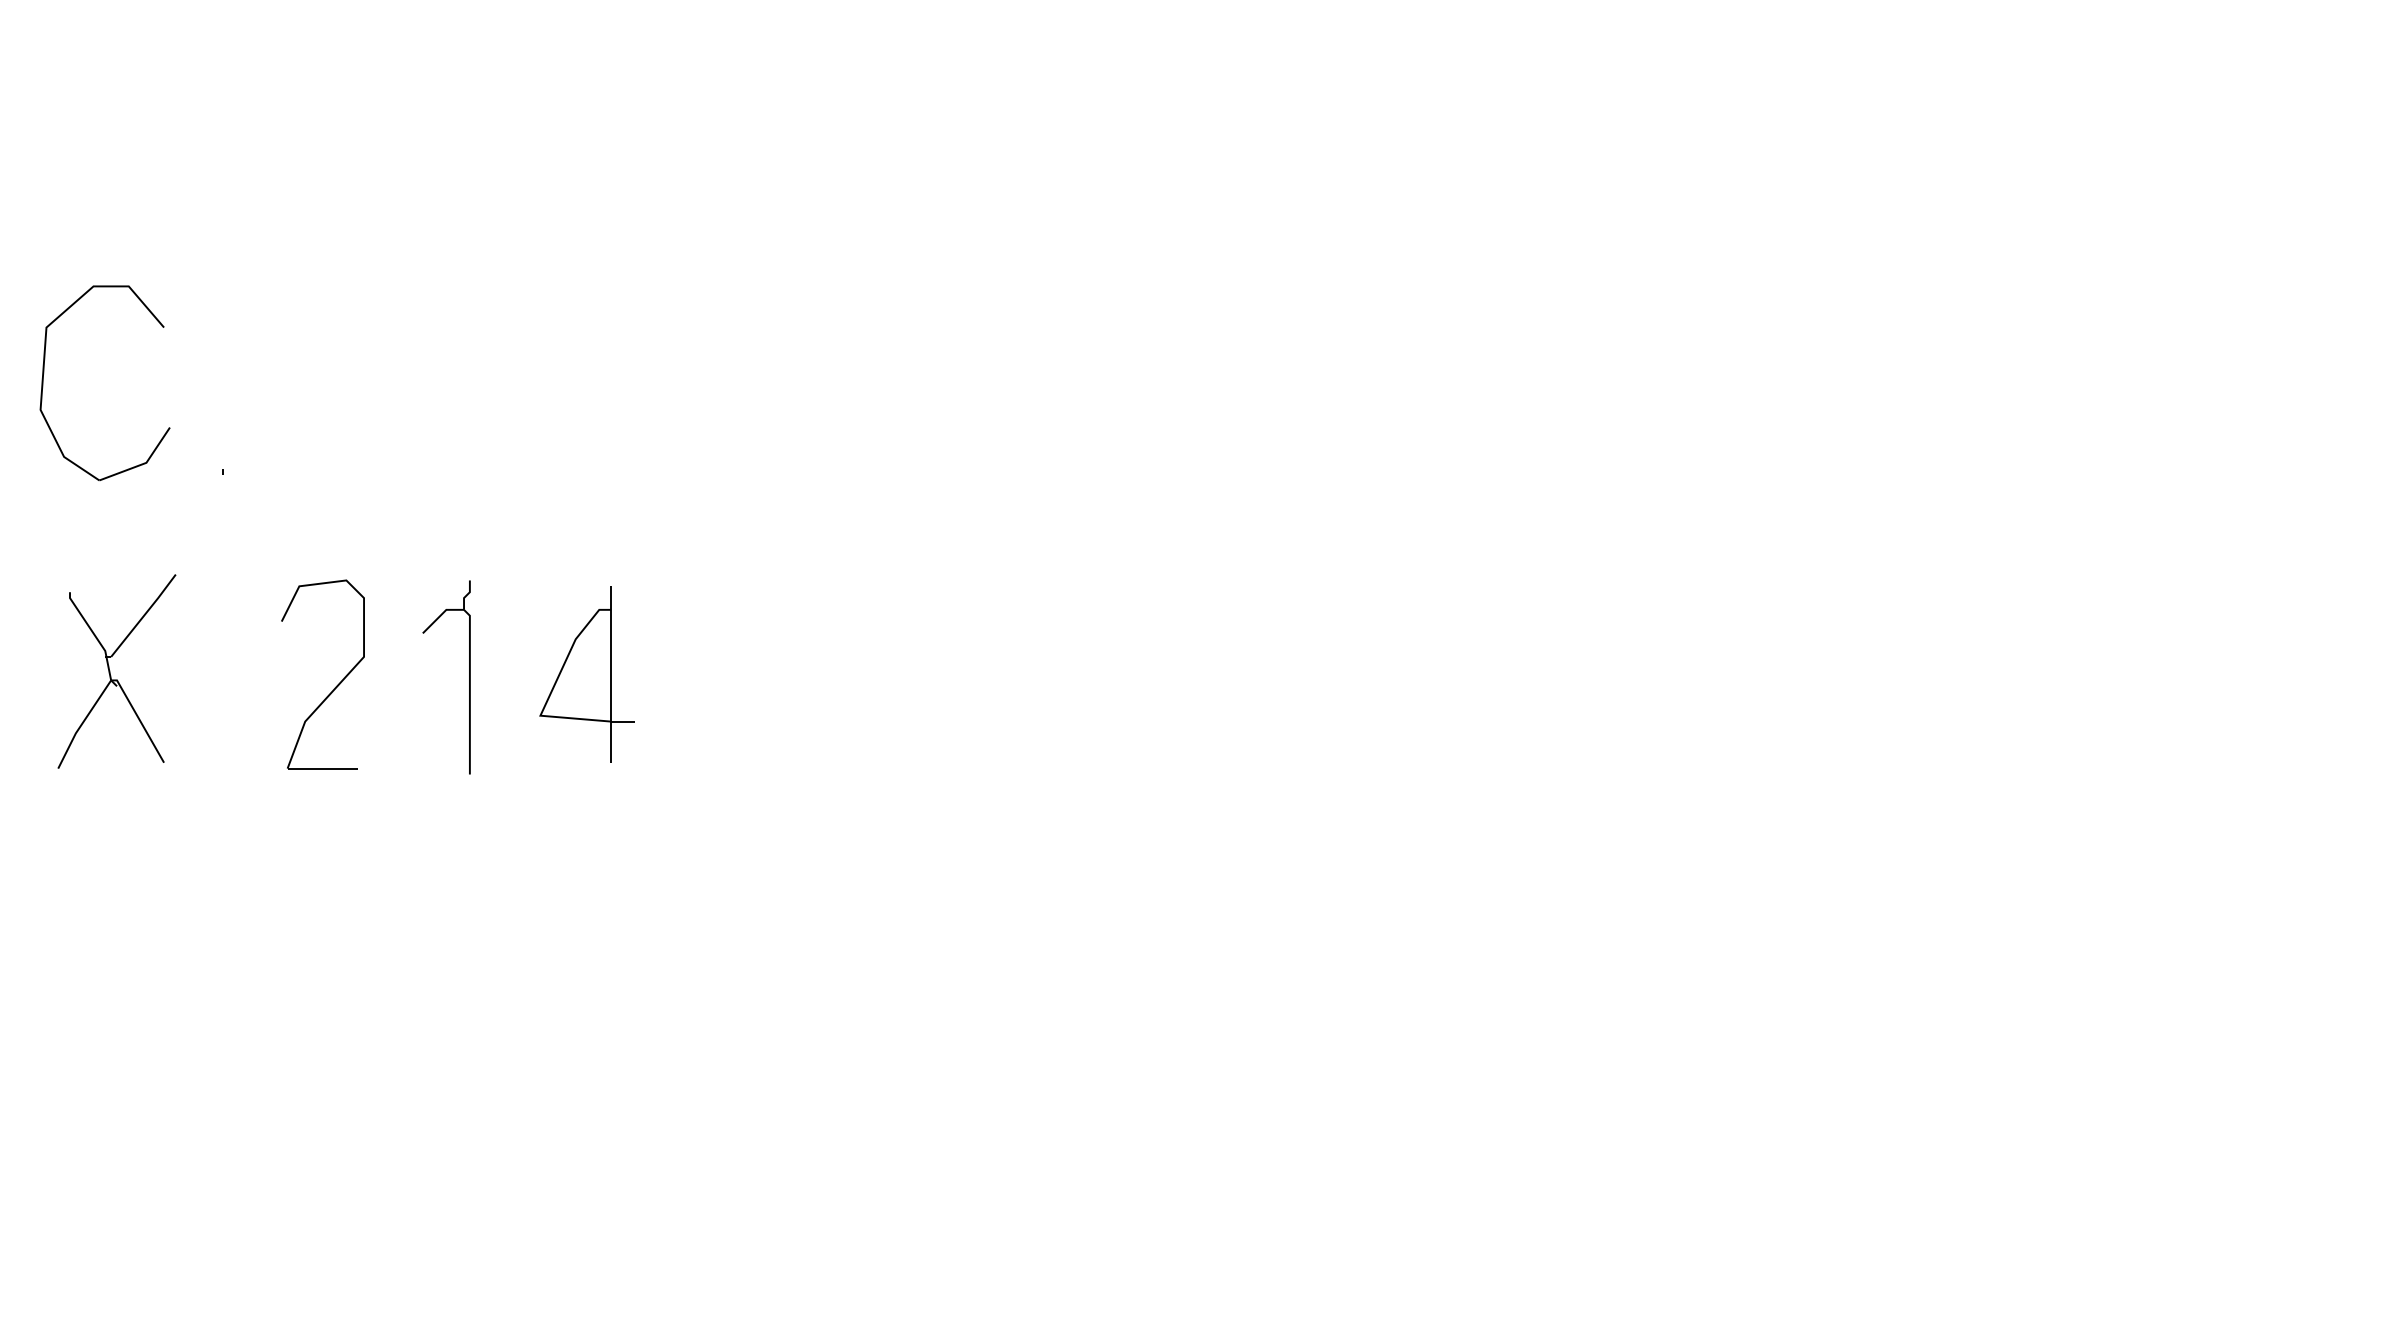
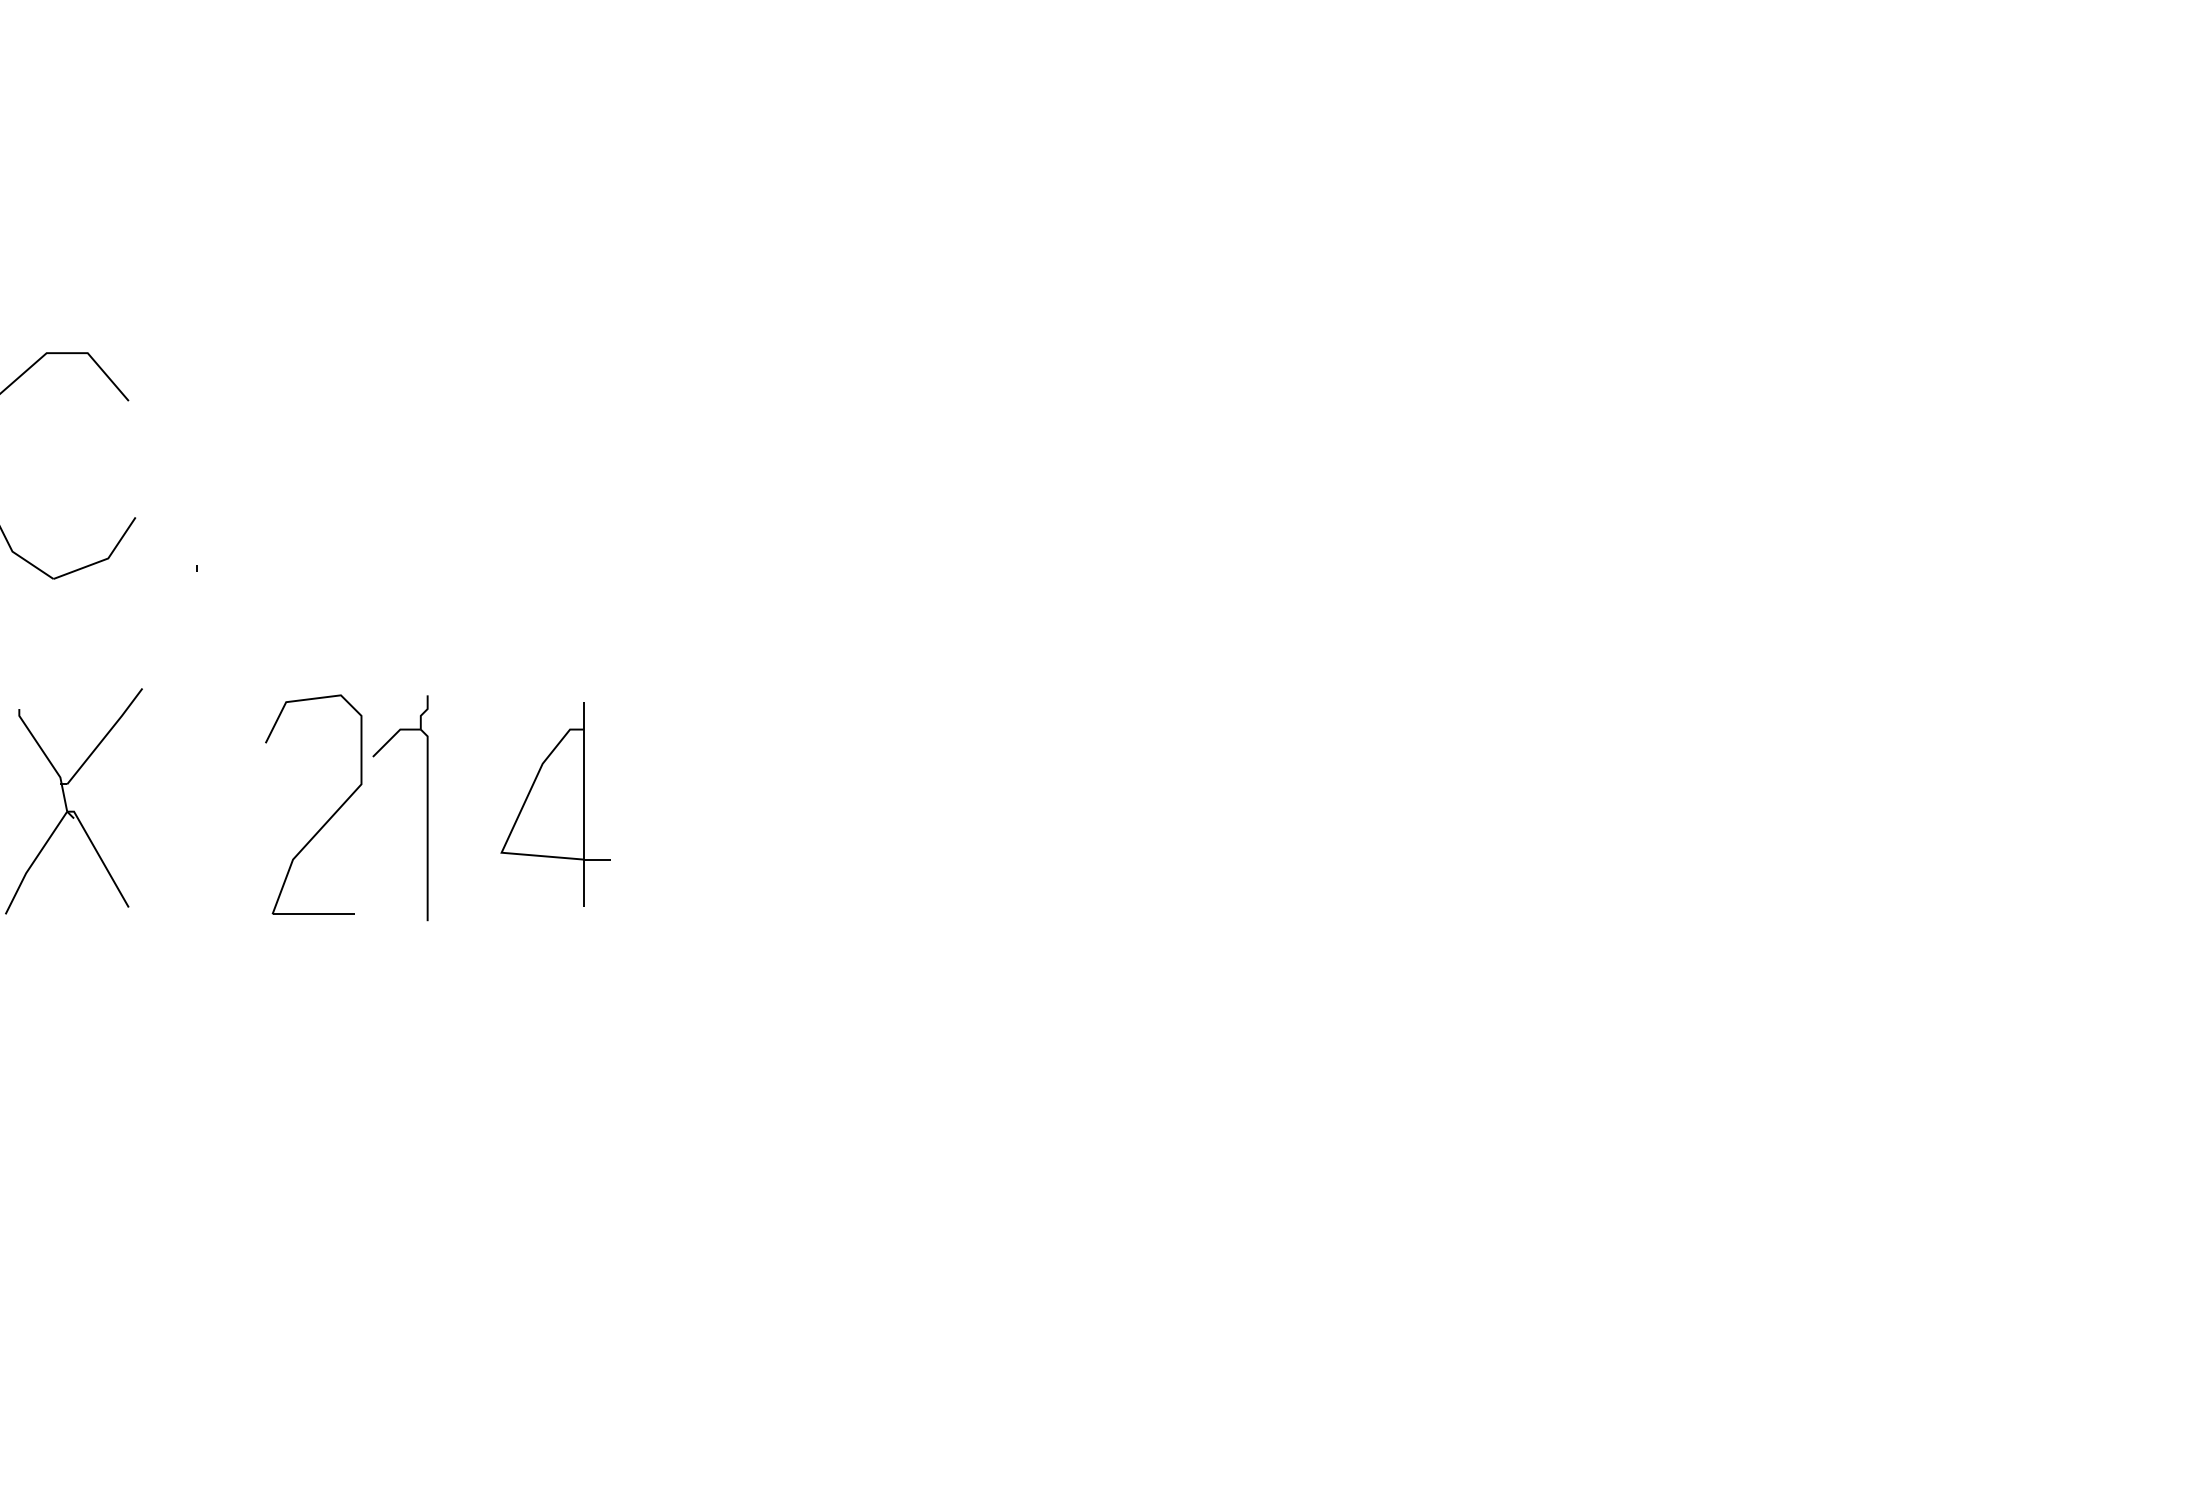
part: (586, 674) -> (555, 804), moved
part: (469, 677) -> (427, 808), moved

